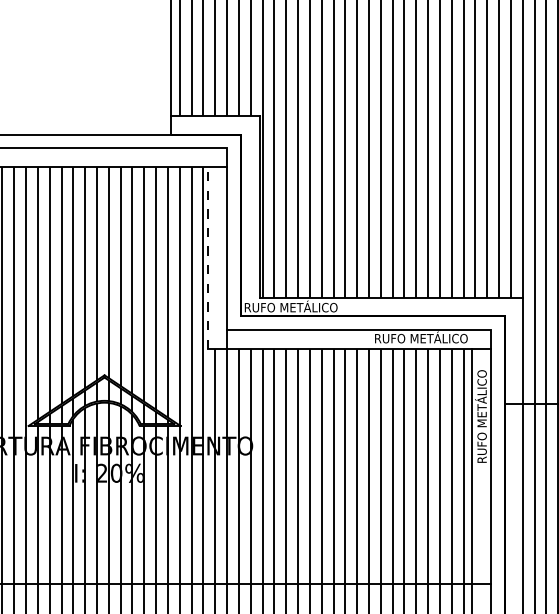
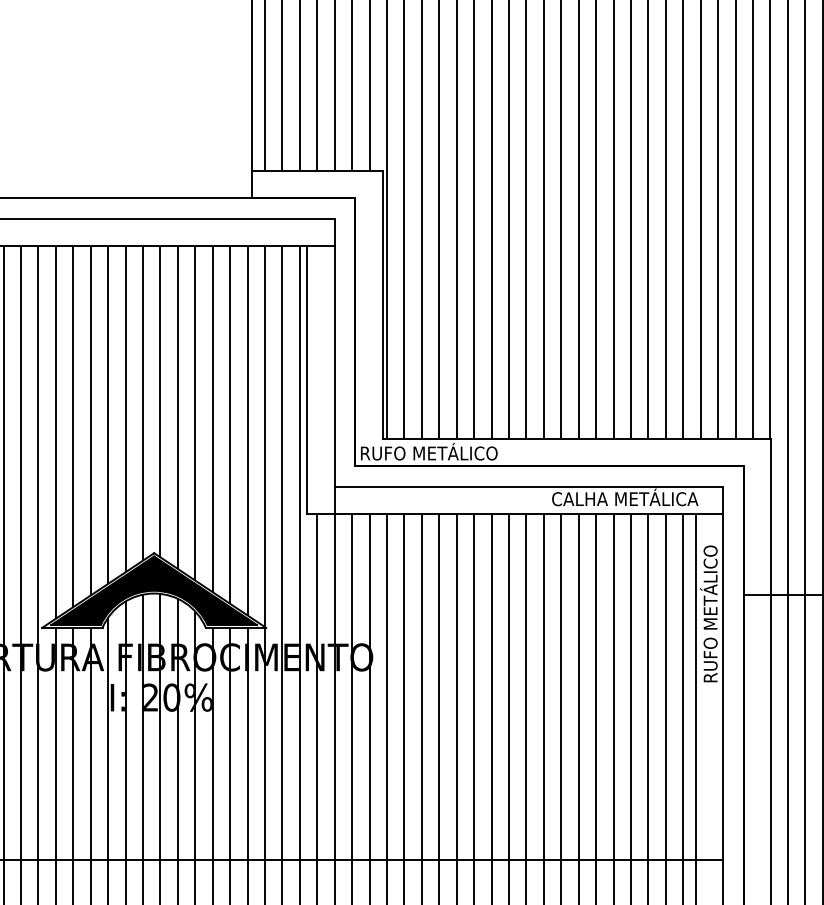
line: (208, 257) -> (307, 379), dashed -> solid
text: (423, 337) -> (624, 497), RUFO METÁLICO -> CALHA METÁLICA
fill: (104, 400) -> (154, 590), added

